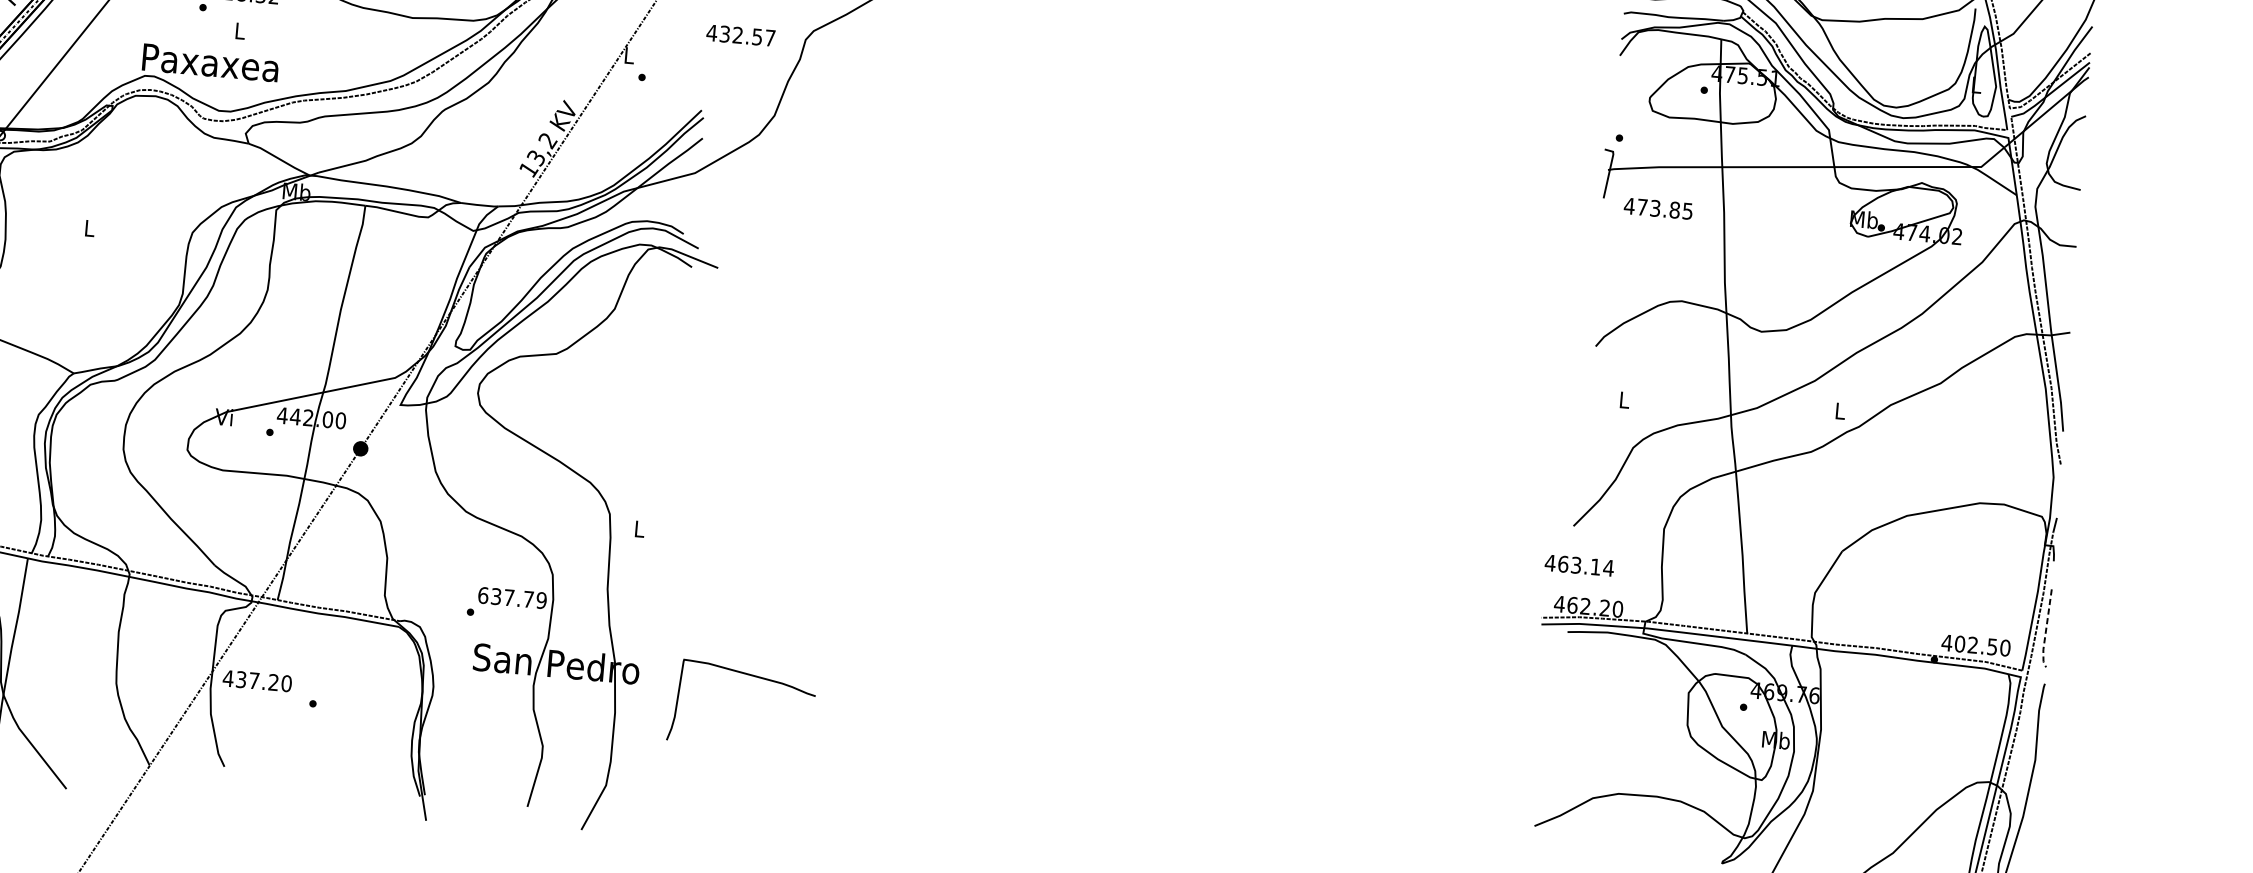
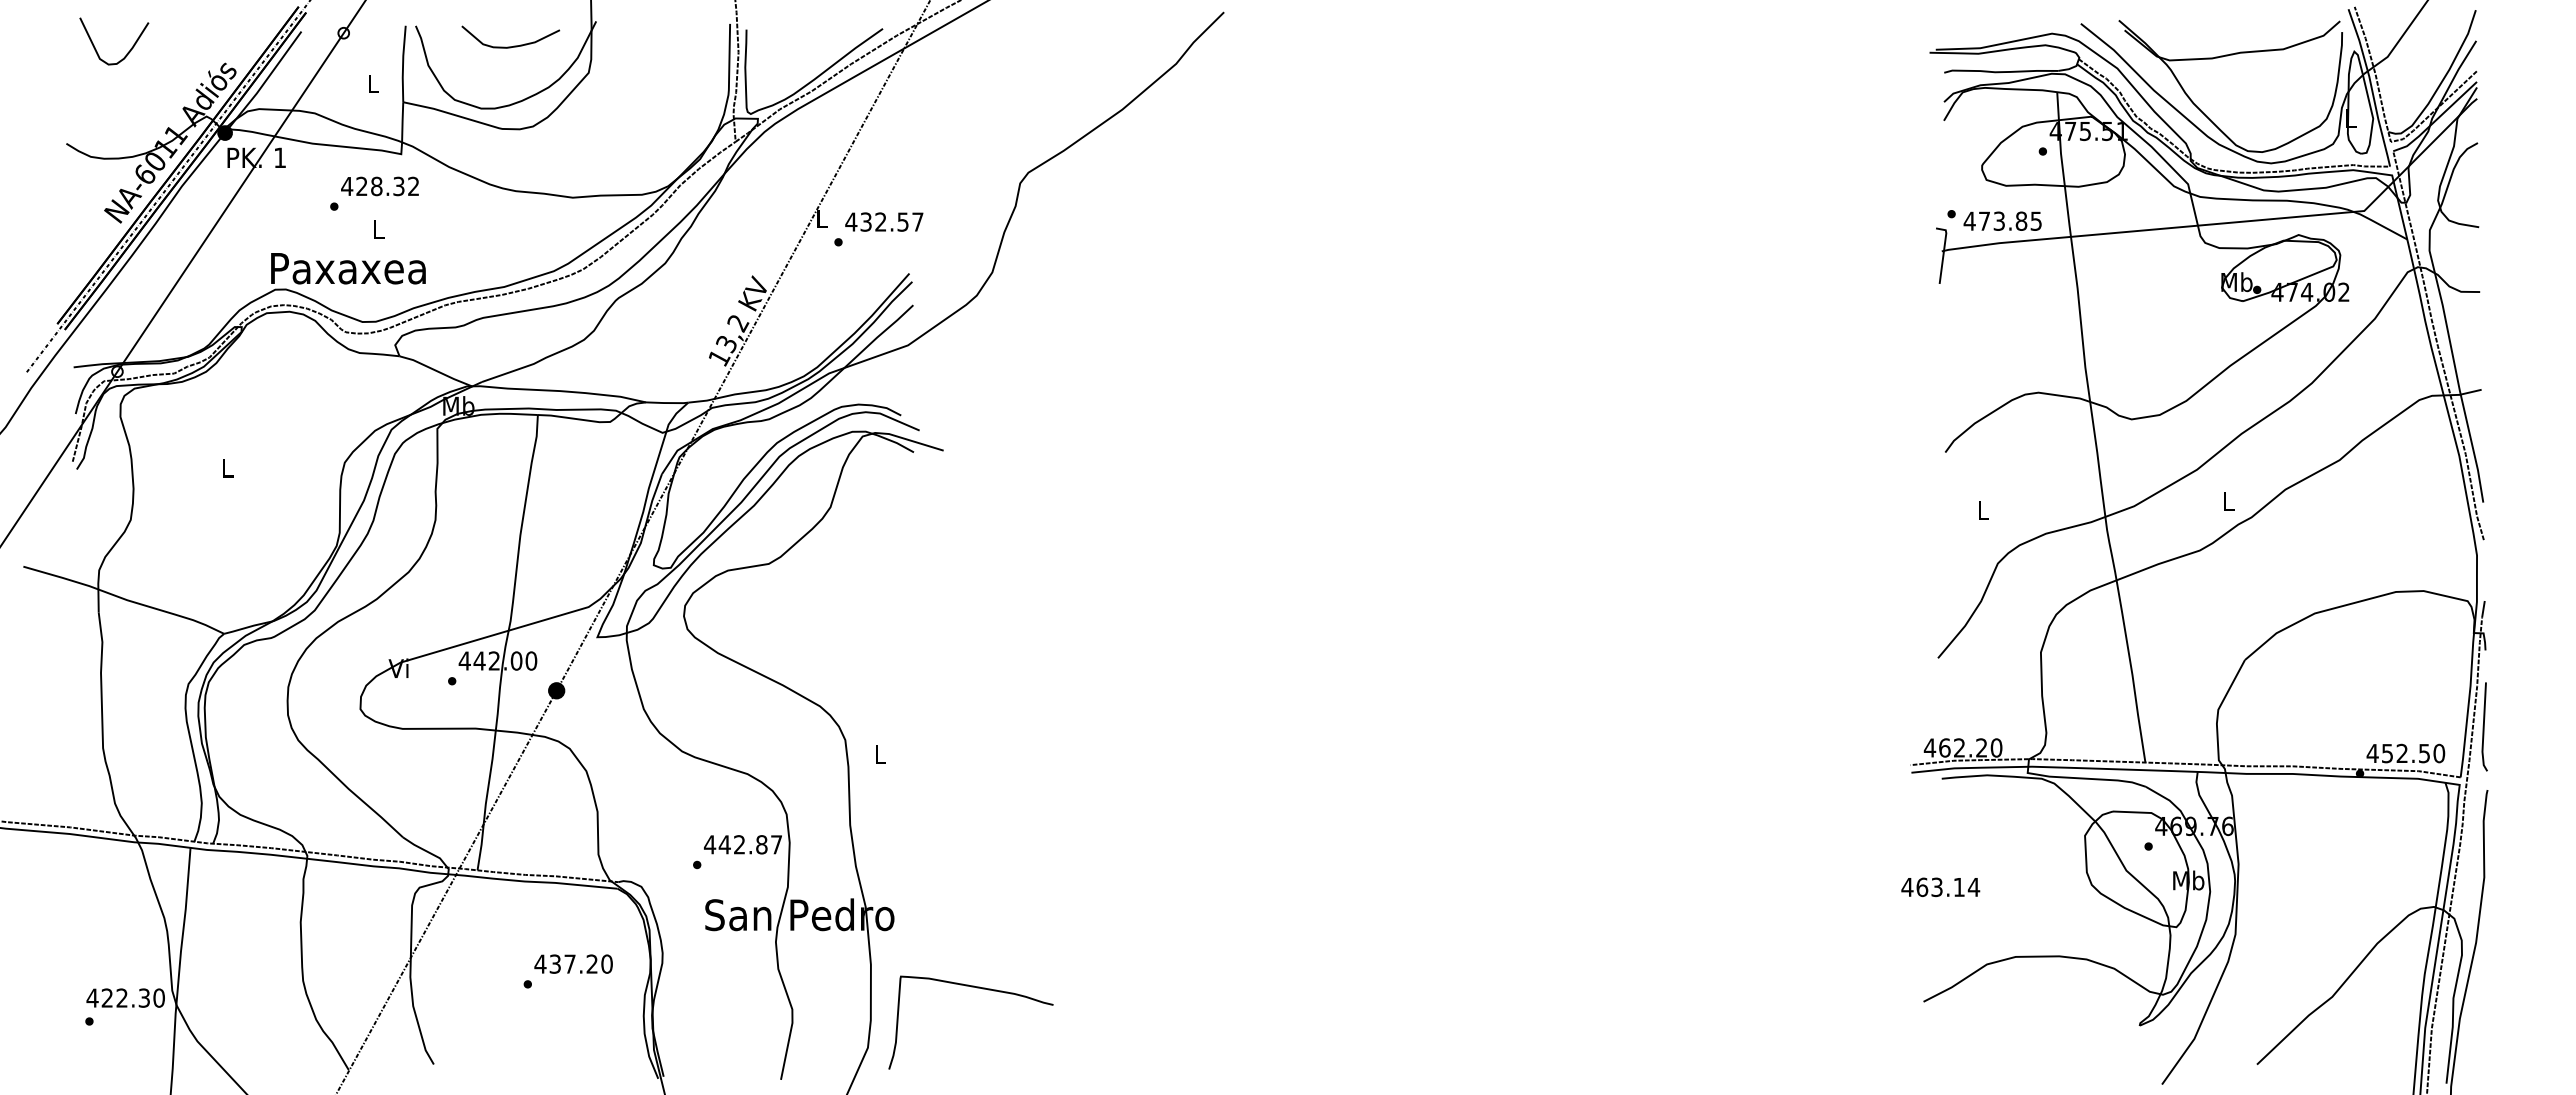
text: (741, 35) -> (884, 221), moved
text: (1658, 208) -> (2002, 220), moved
text: (1579, 564) -> (1940, 886), moved
text: (511, 597) -> (742, 844), 637.79 -> 442.87
line: (2045, 630) -> (2483, 729), dashed -> solid
text: (1960, 644) -> (2387, 753), 402.50 -> 452.50
curve: (749, 675) -> (976, 988), moved
text: (257, 680) -> (573, 963), moved

